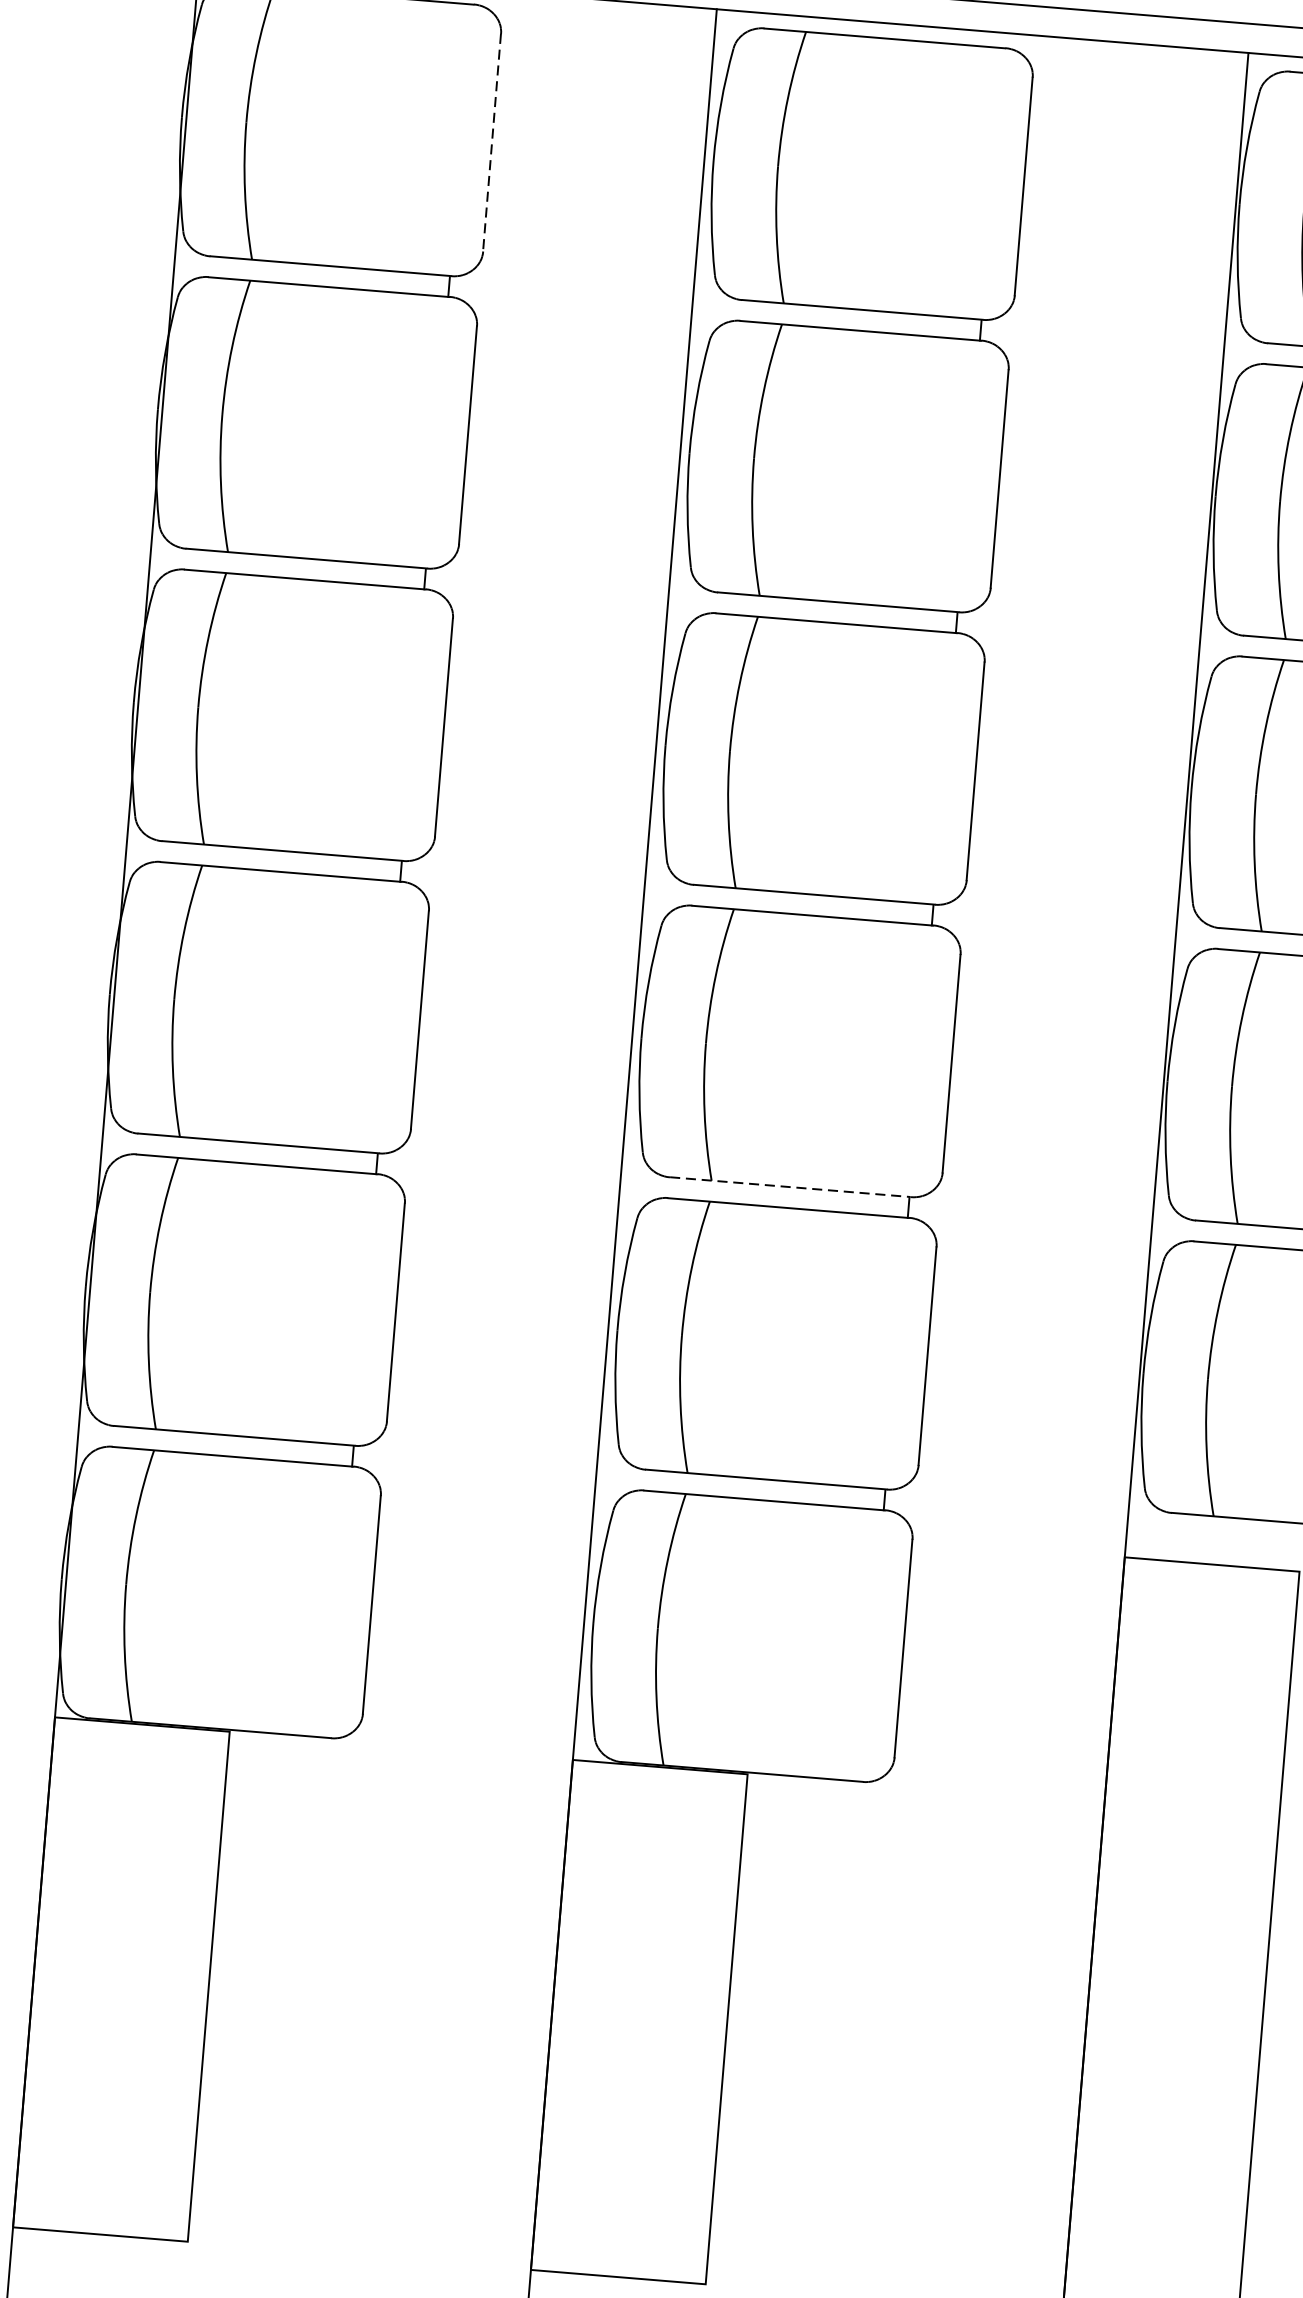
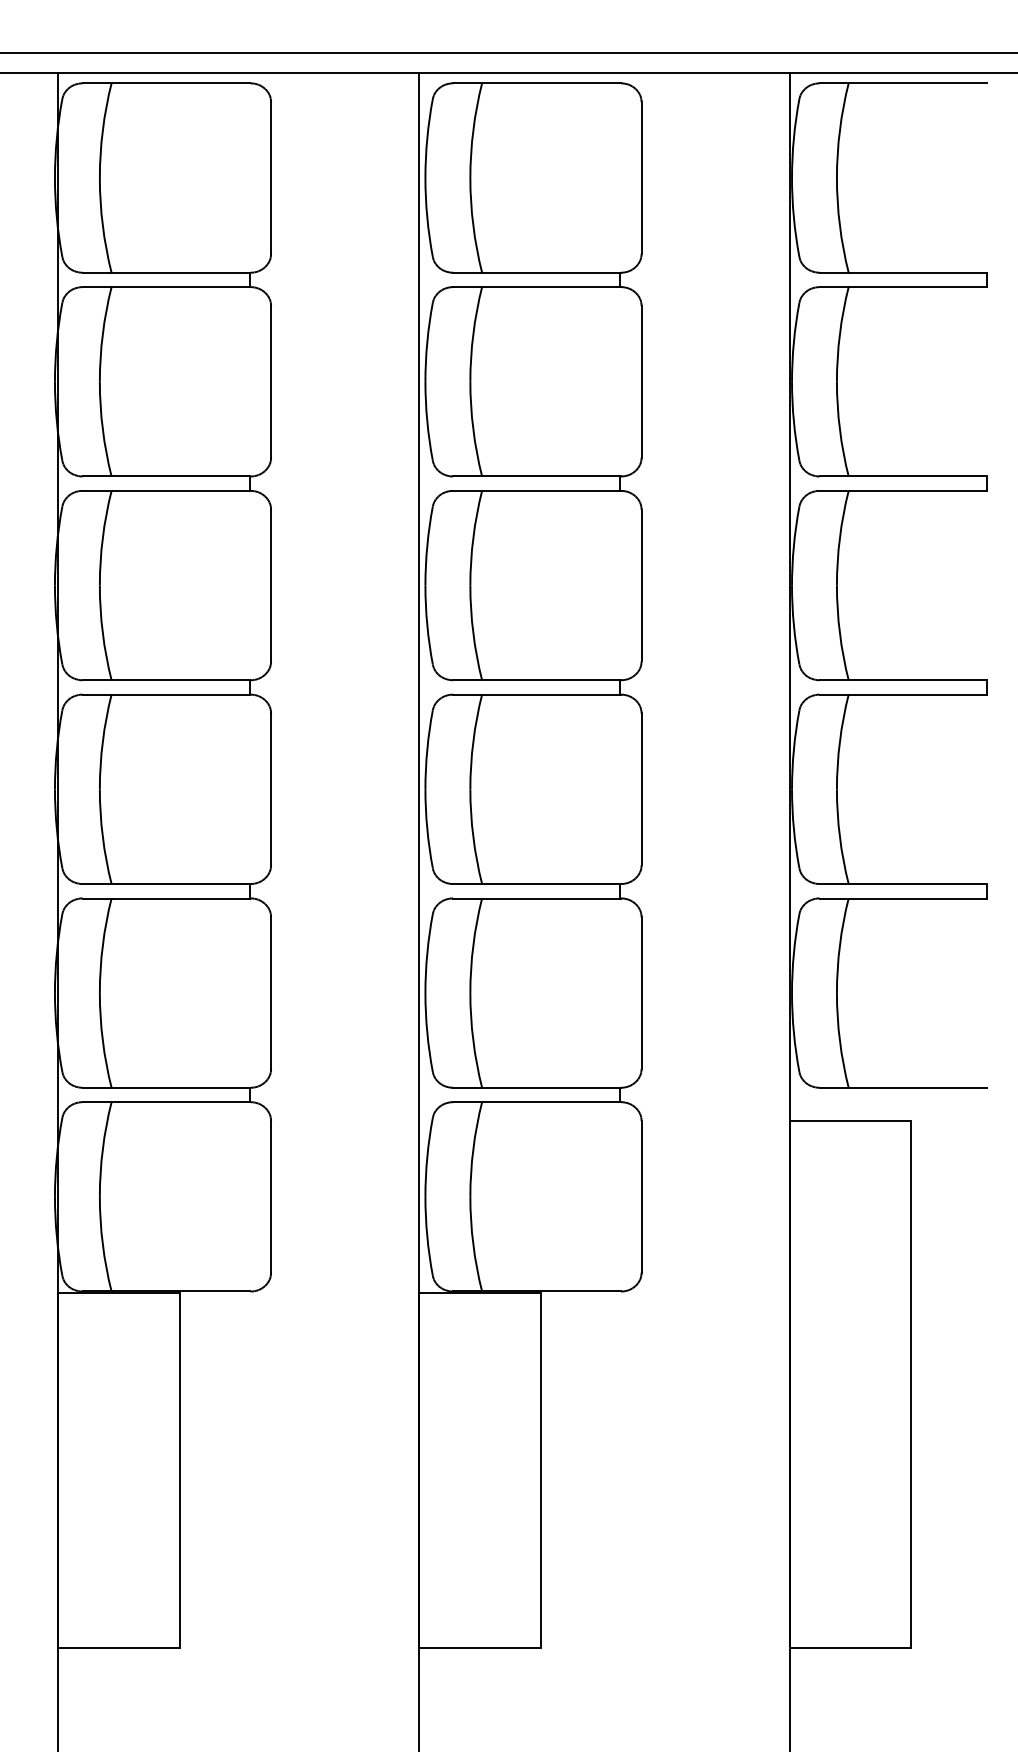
line: (492, 143) -> (271, 178), dashed -> solid
line: (789, 1186) -> (536, 883), dashed -> solid

